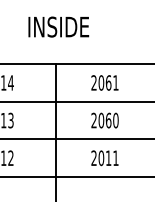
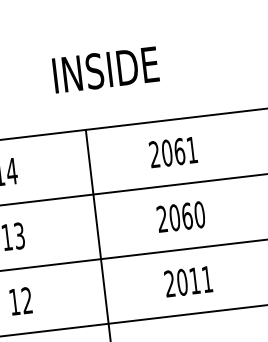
text: (58, 26) -> (105, 69), moved

